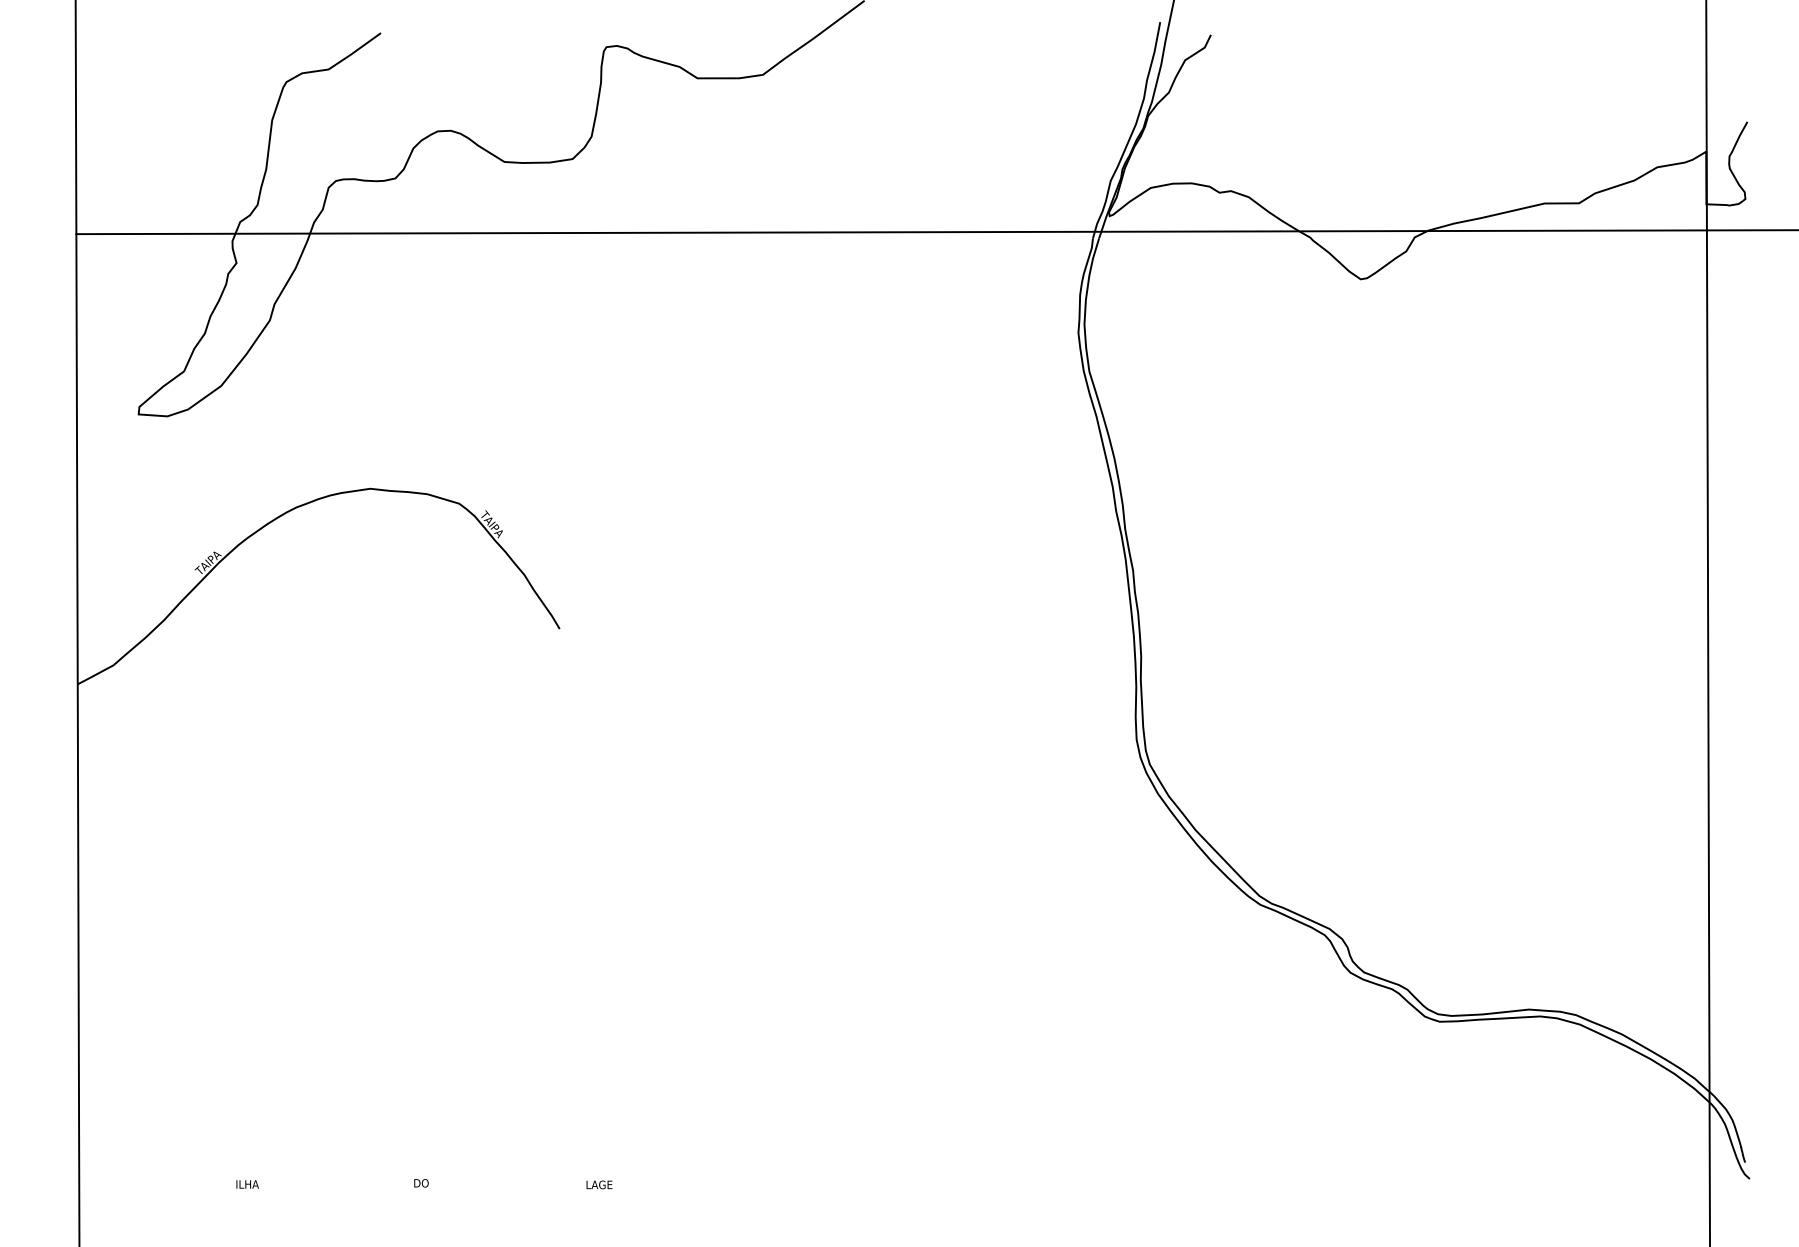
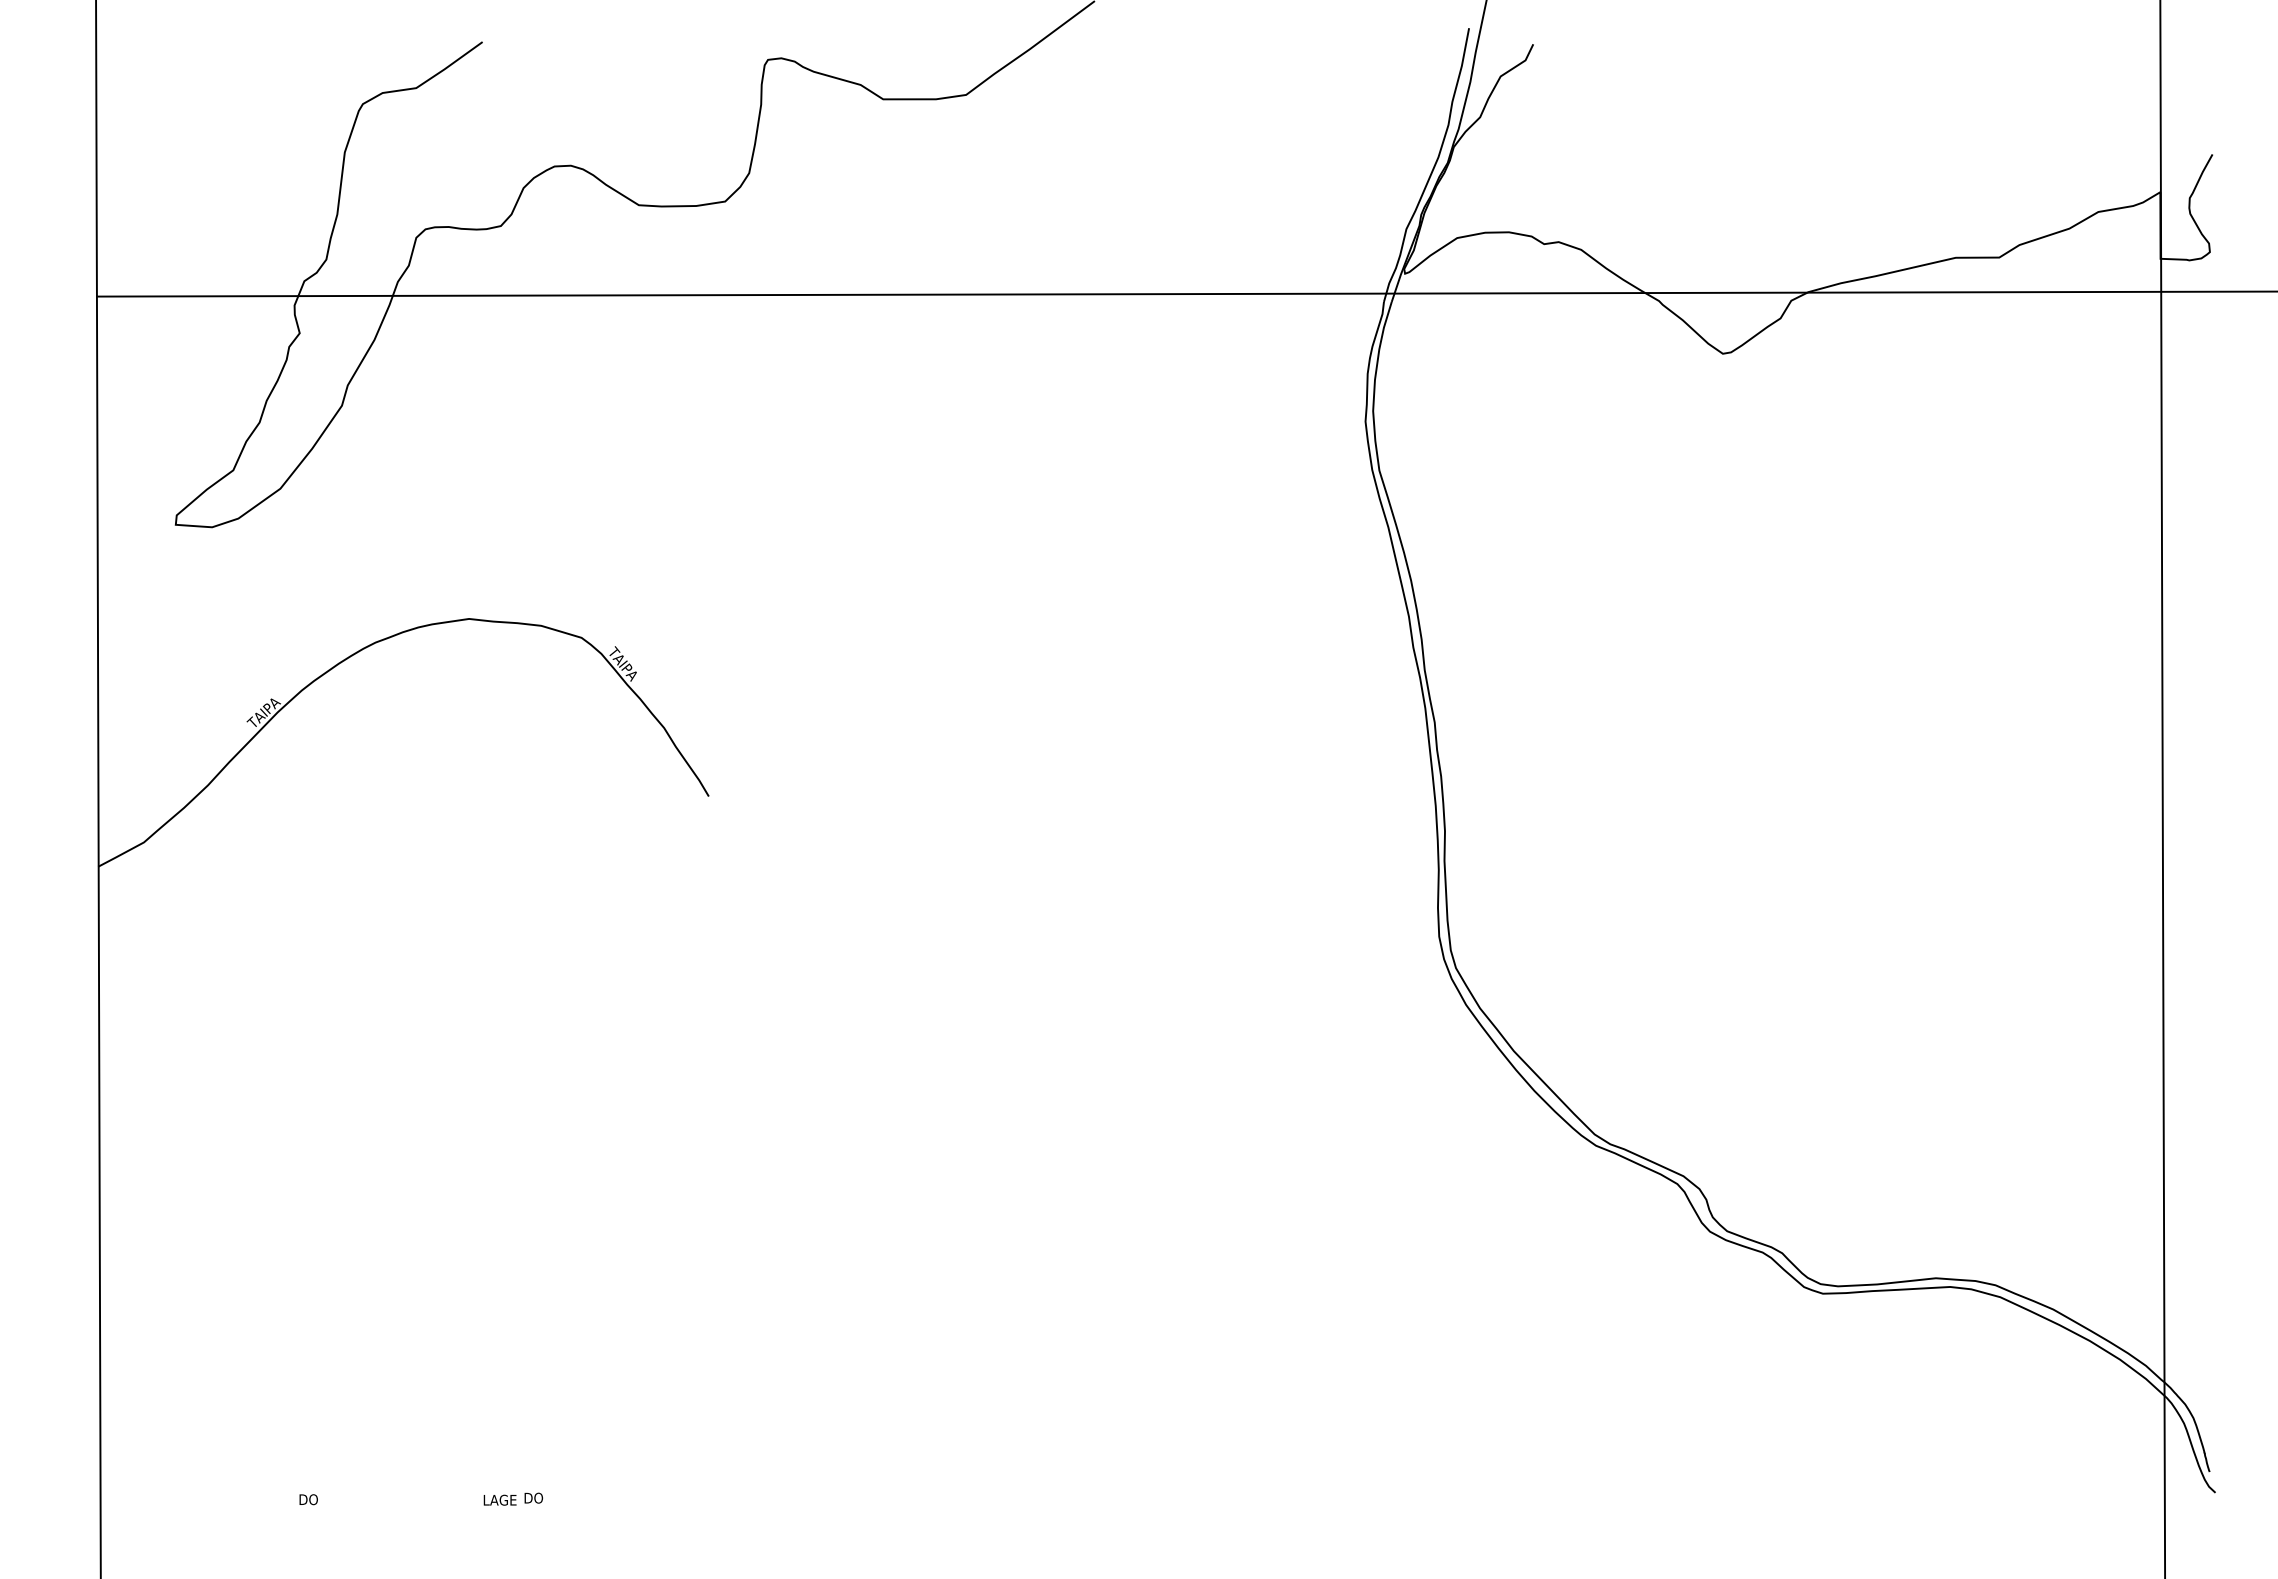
text: (248, 1184) -> (314, 1499), ILHA -> DO
text: (598, 1184) -> (499, 1499), moved

